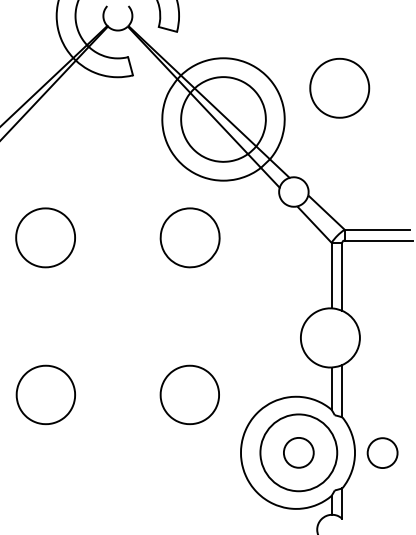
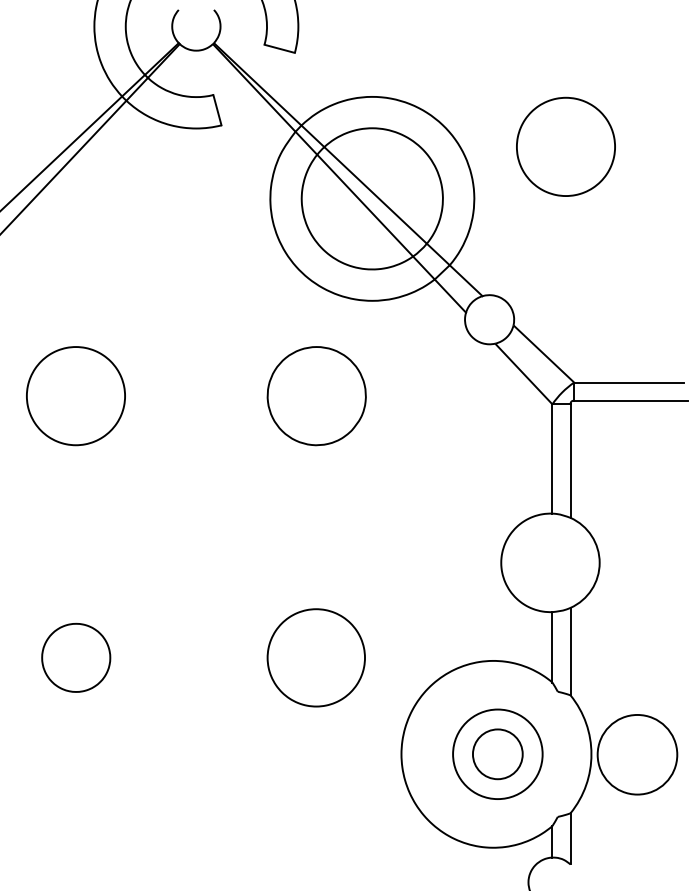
part: (45, 394) -> (75, 657), size x0.7
circle: (298, 452) -> (497, 753), size x0.7
circle: (382, 453) -> (637, 755), size x1.6

